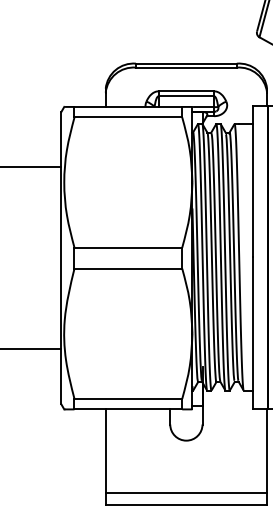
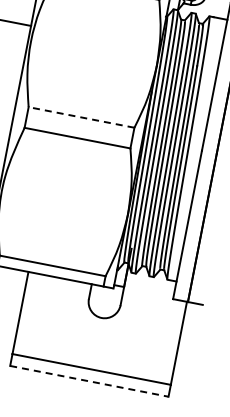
line: (128, 247) -> (81, 117), solid -> dashed
line: (186, 505) -> (89, 381), solid -> dashed

